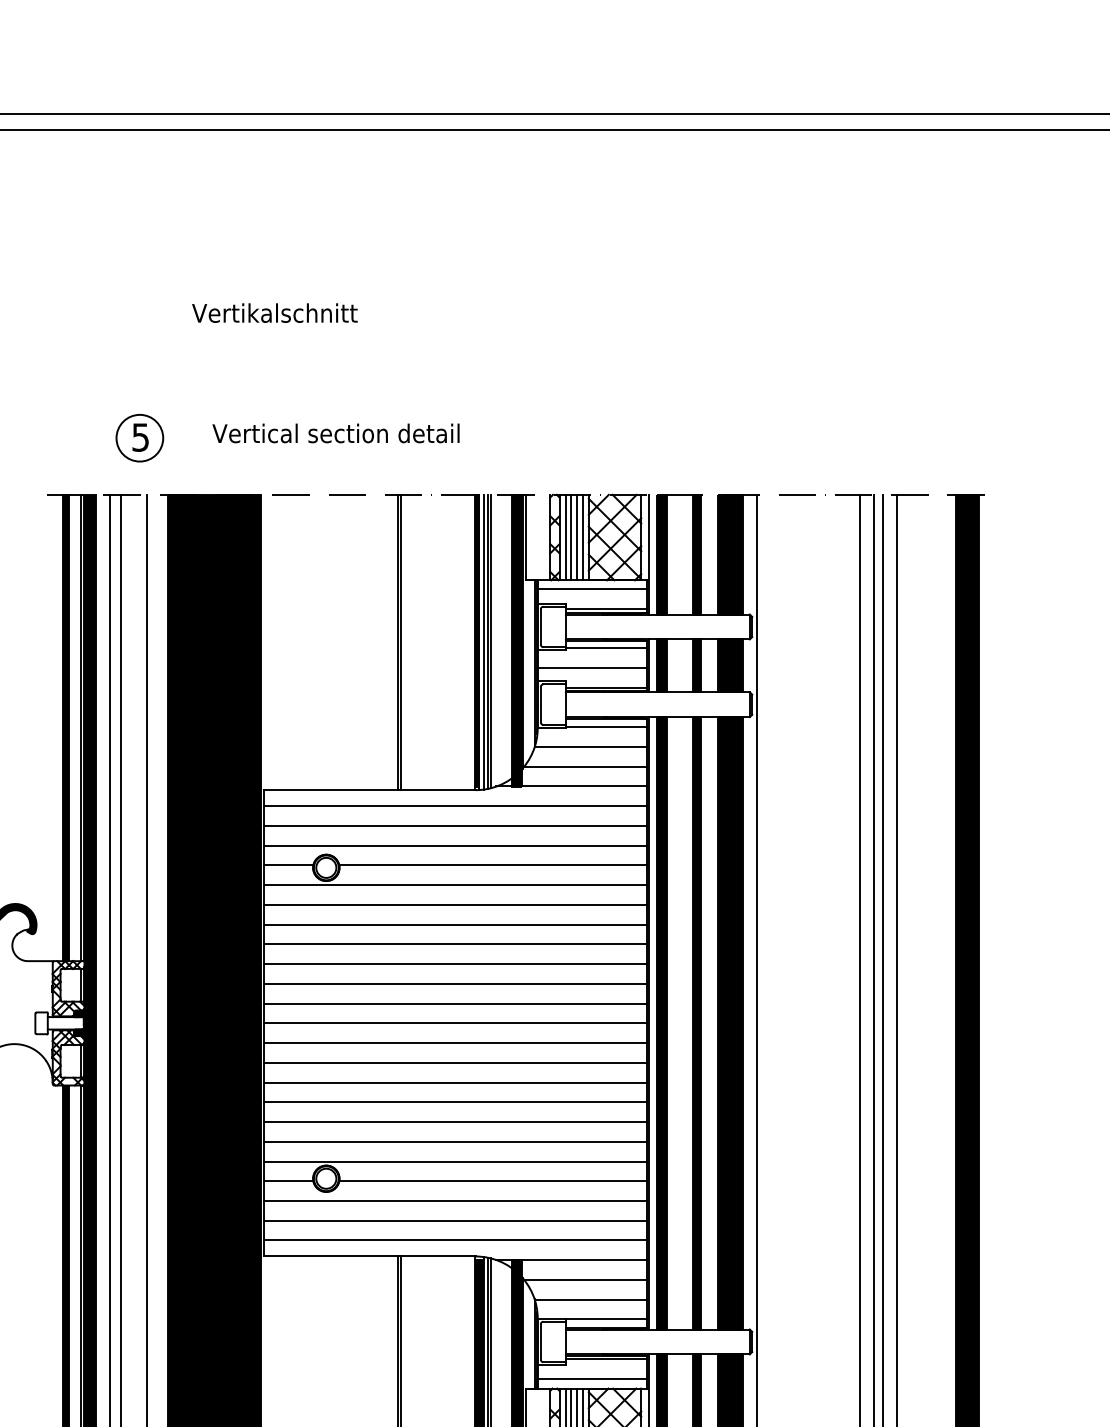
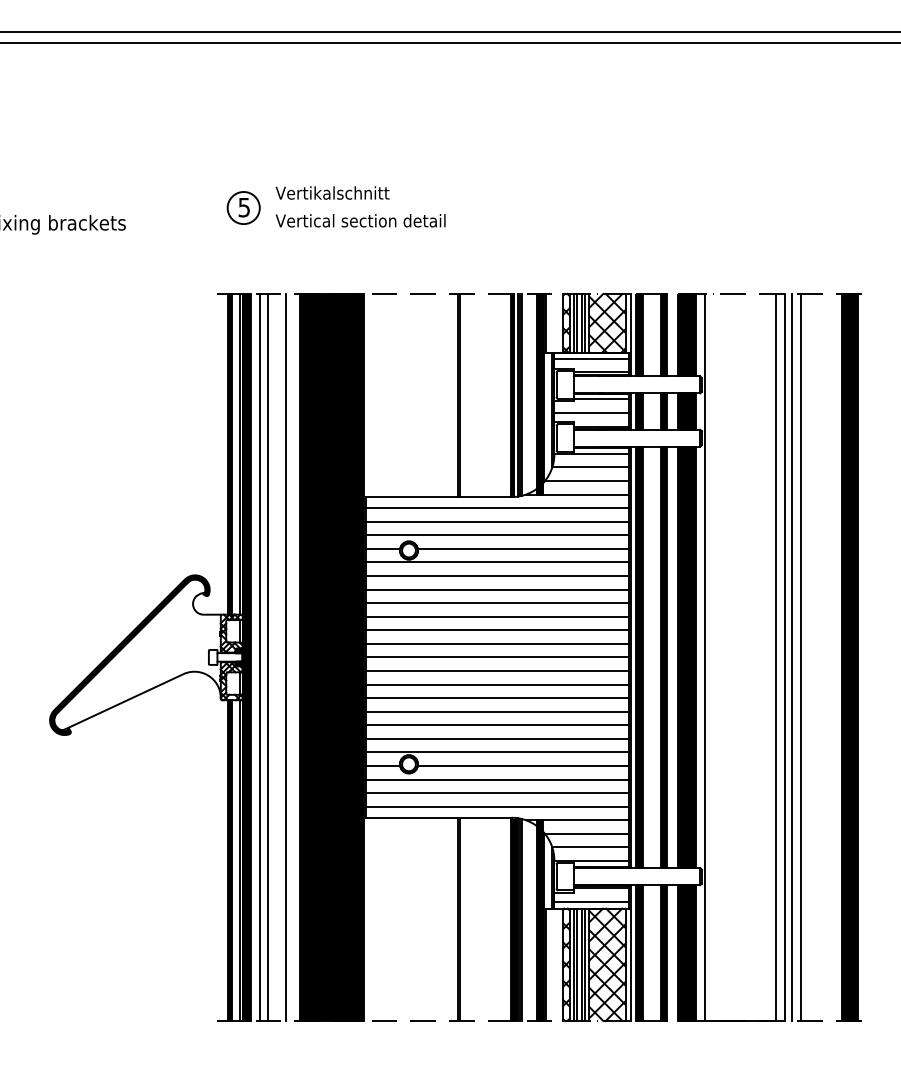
text: (274, 312) -> (332, 192), moved
text: (335, 433) -> (360, 220), moved
part: (139, 437) -> (243, 207), moved

